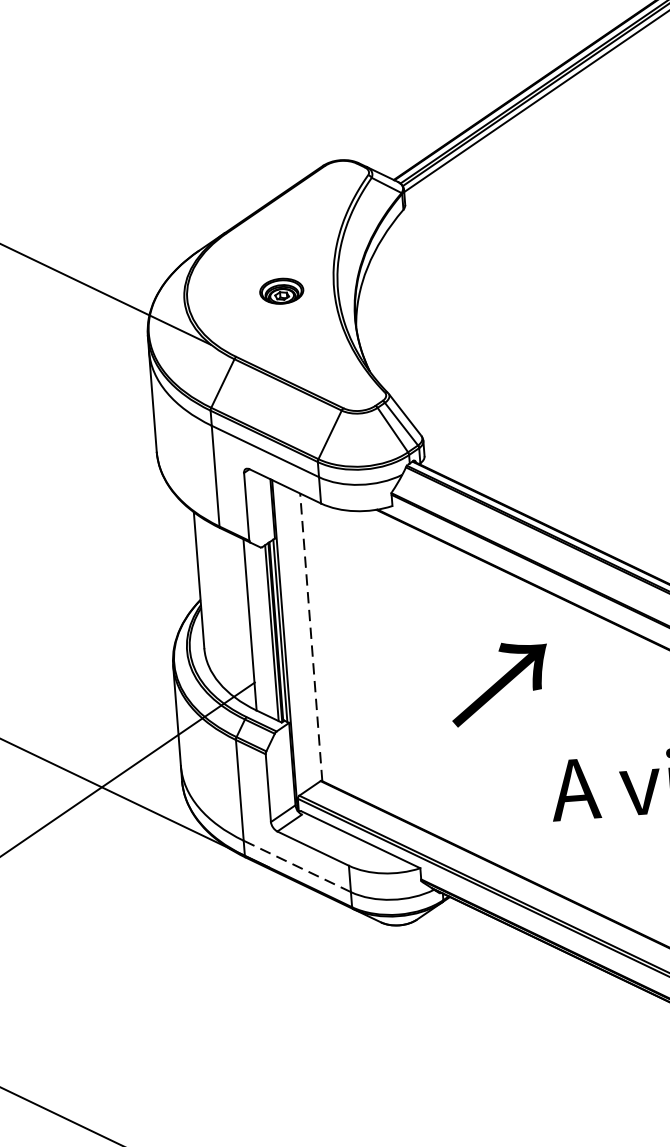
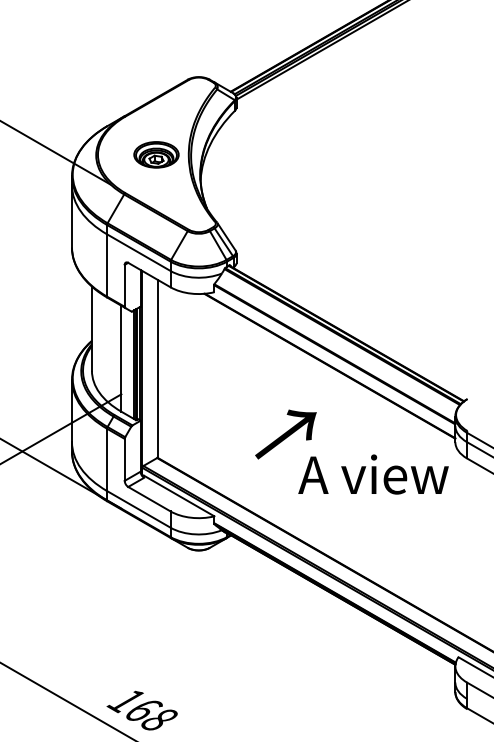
part: (281, 290) -> (156, 154), size x1.67
line: (311, 637) -> (158, 369), dashed -> solid
text: (498, 683) -> (285, 434), moved
line: (296, 866) -> (138, 509), dashed -> solid

